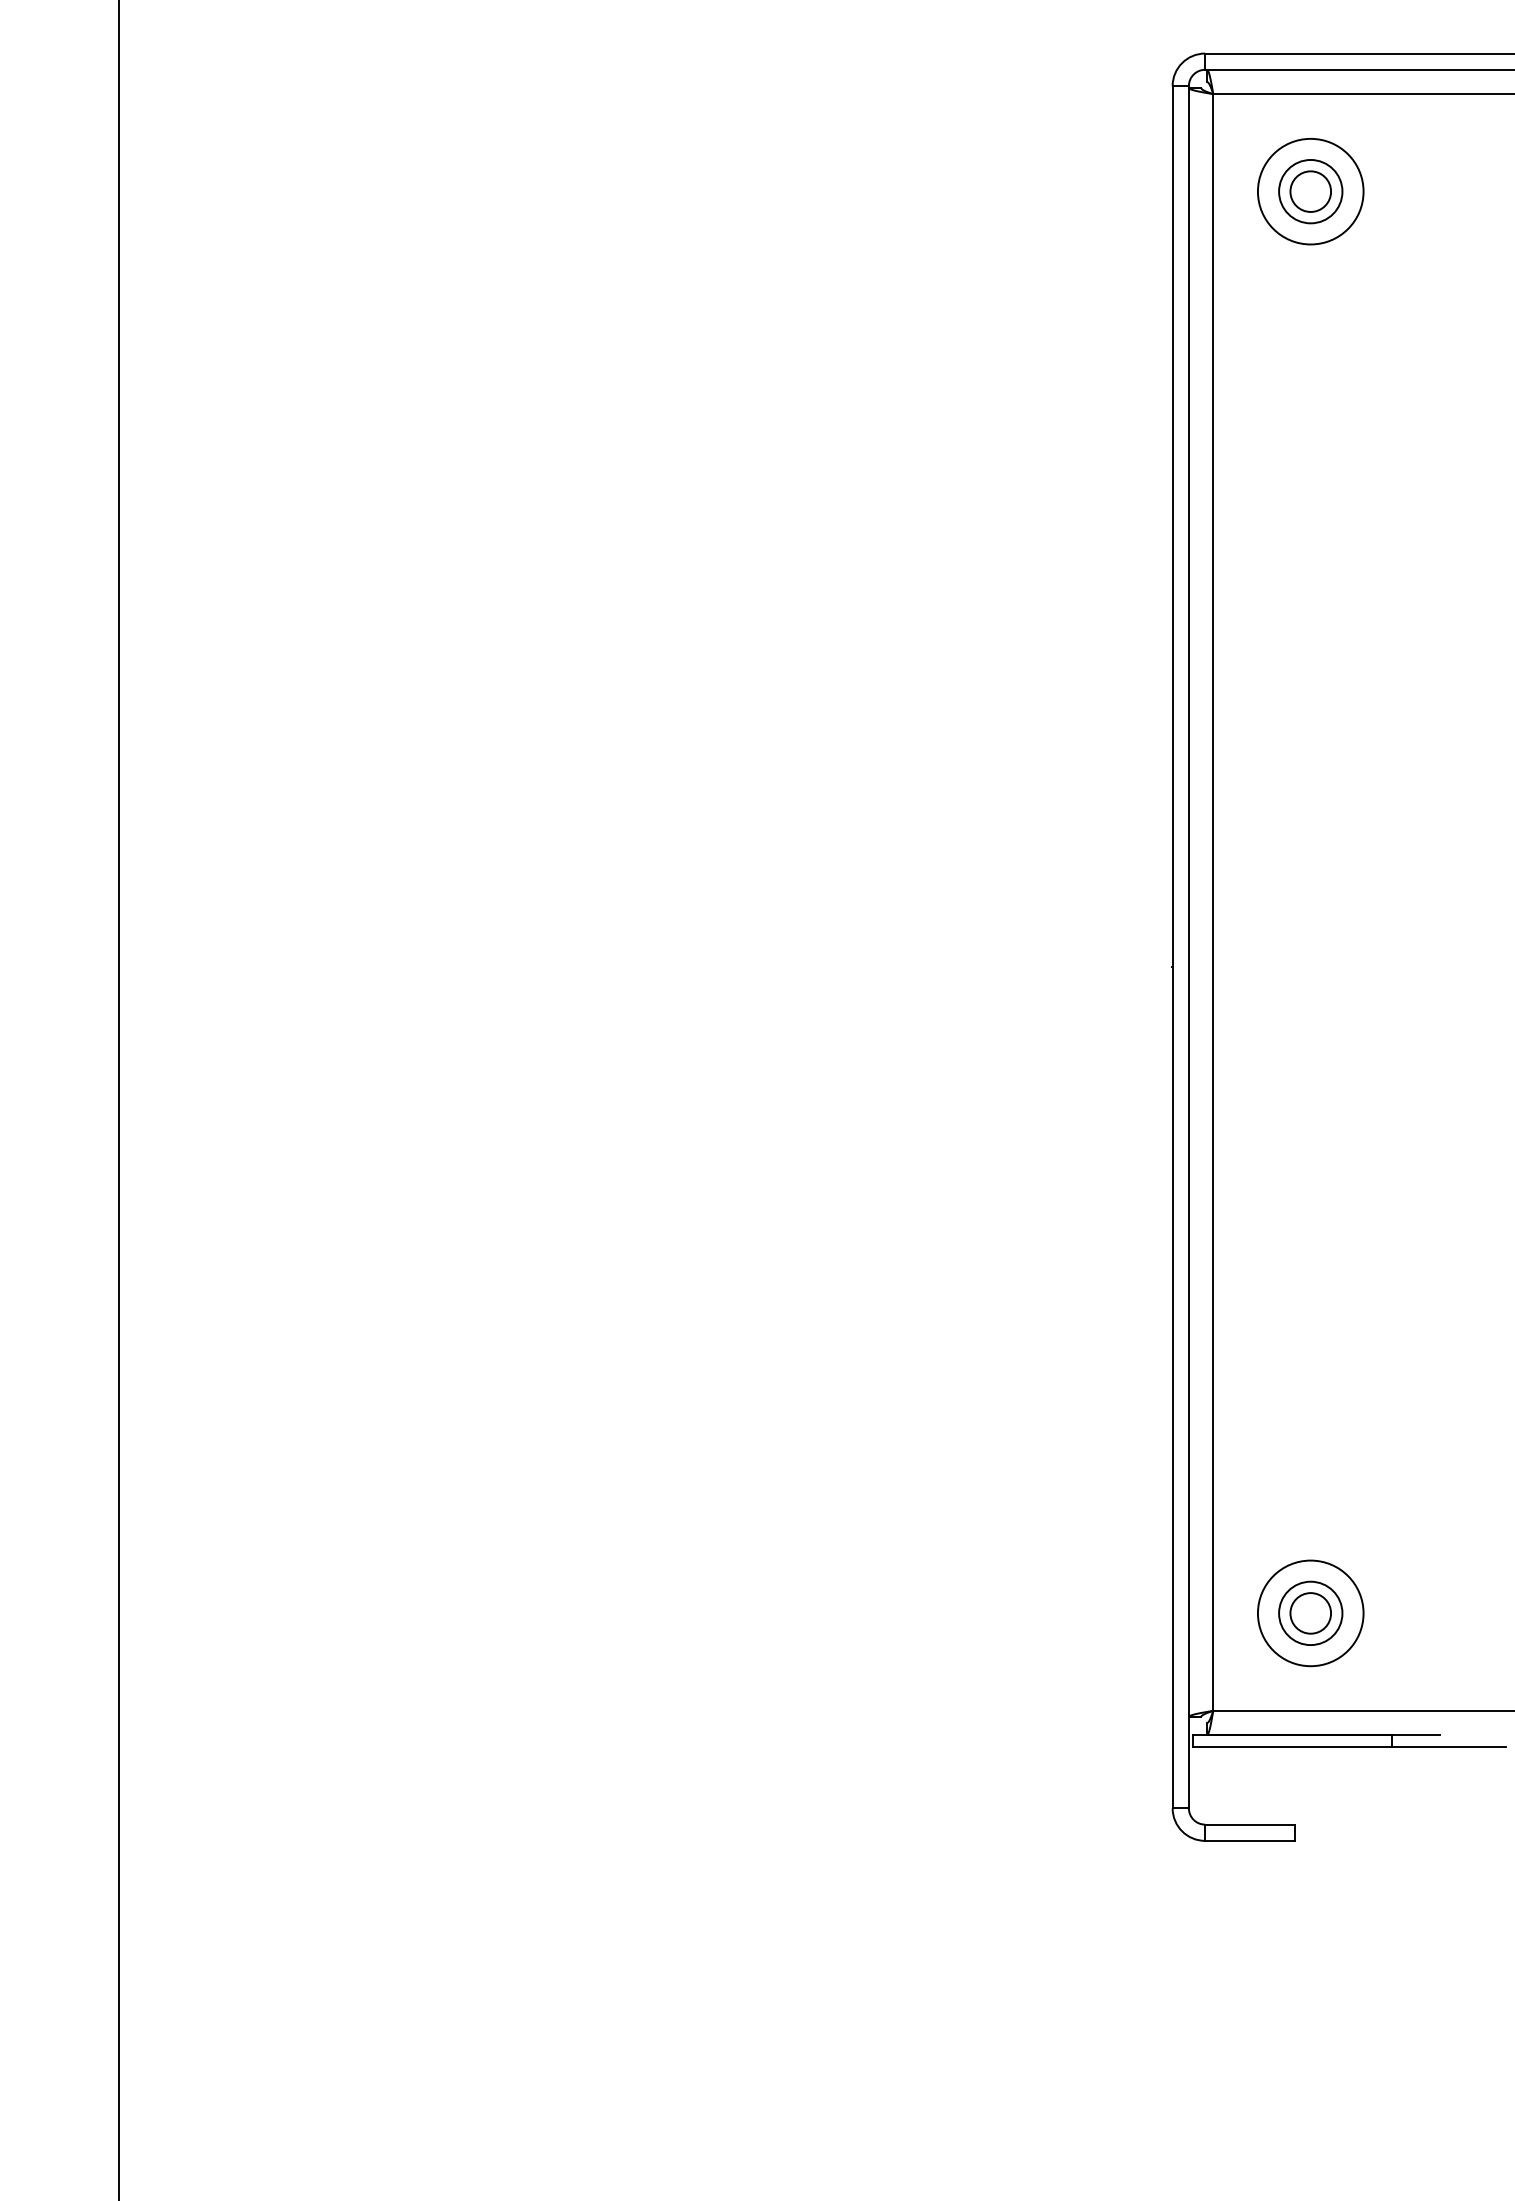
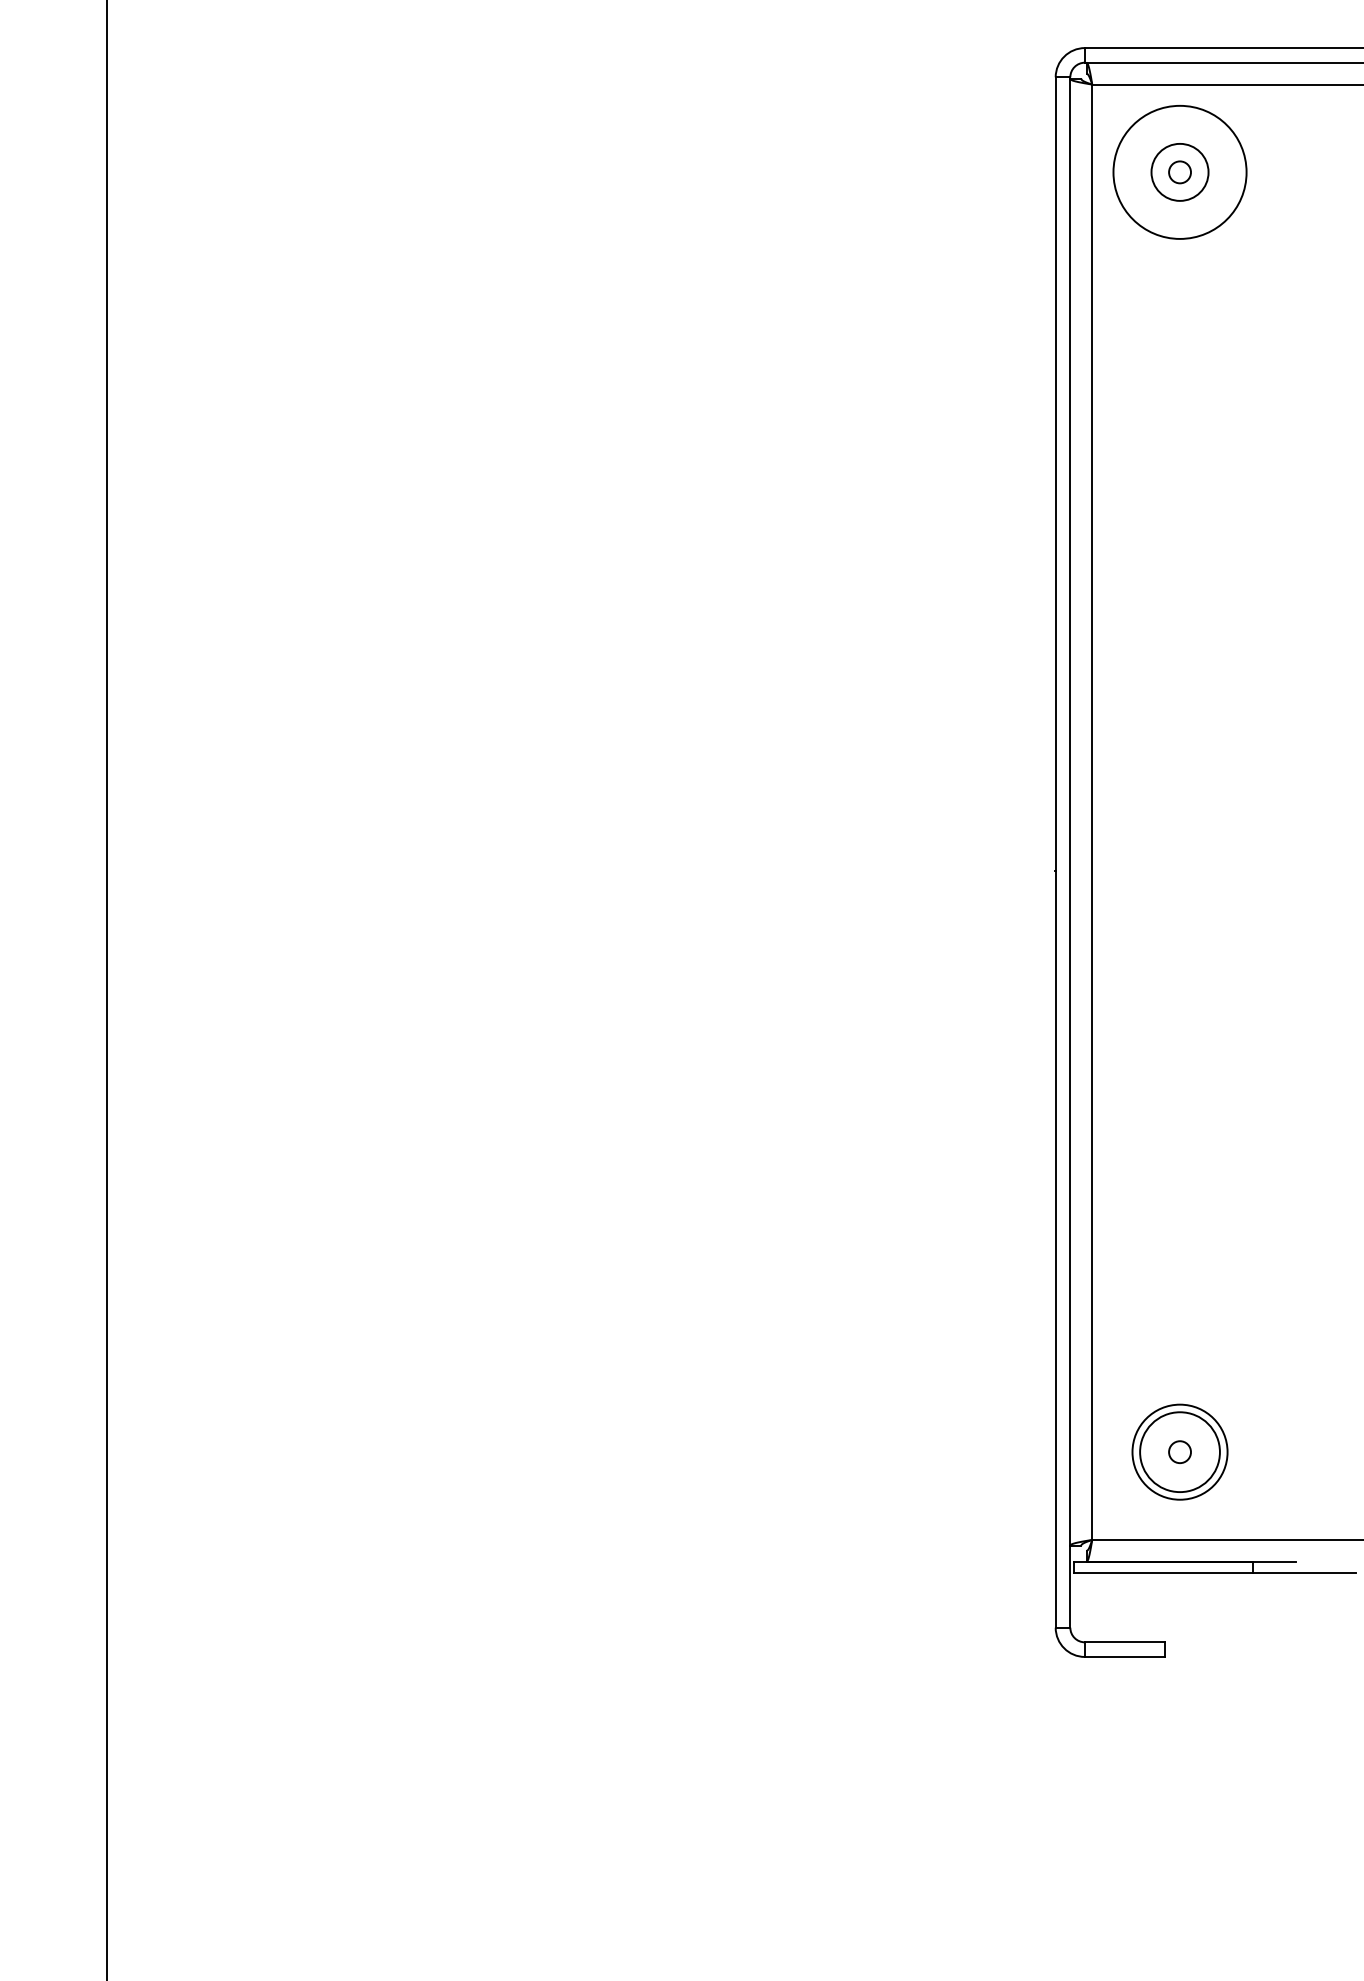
circle: (1310, 190) -> (1179, 171), size x1.4
circle: (1310, 191) -> (1179, 172), size x0.6
circle: (1310, 1612) -> (1179, 1451), size x0.6
circle: (1310, 1612) -> (1179, 1451), size x1.4

